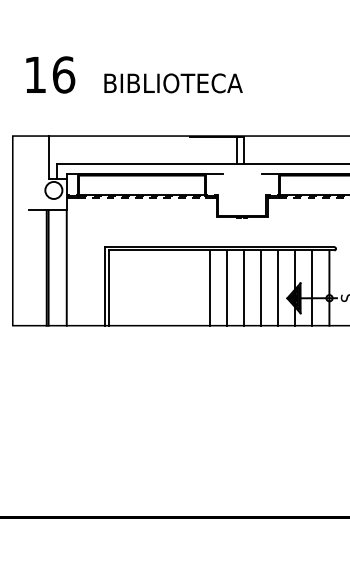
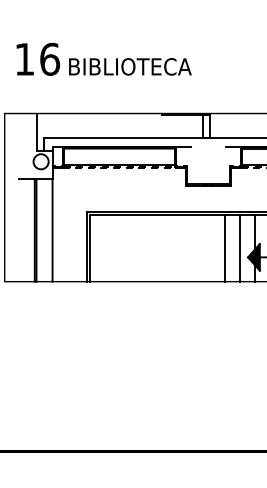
text: (173, 83) -> (130, 66), moved
line: (210, 287) -> (179, 247), removed
line: (227, 287) -> (195, 247), removed
line: (244, 287) -> (210, 247), removed

